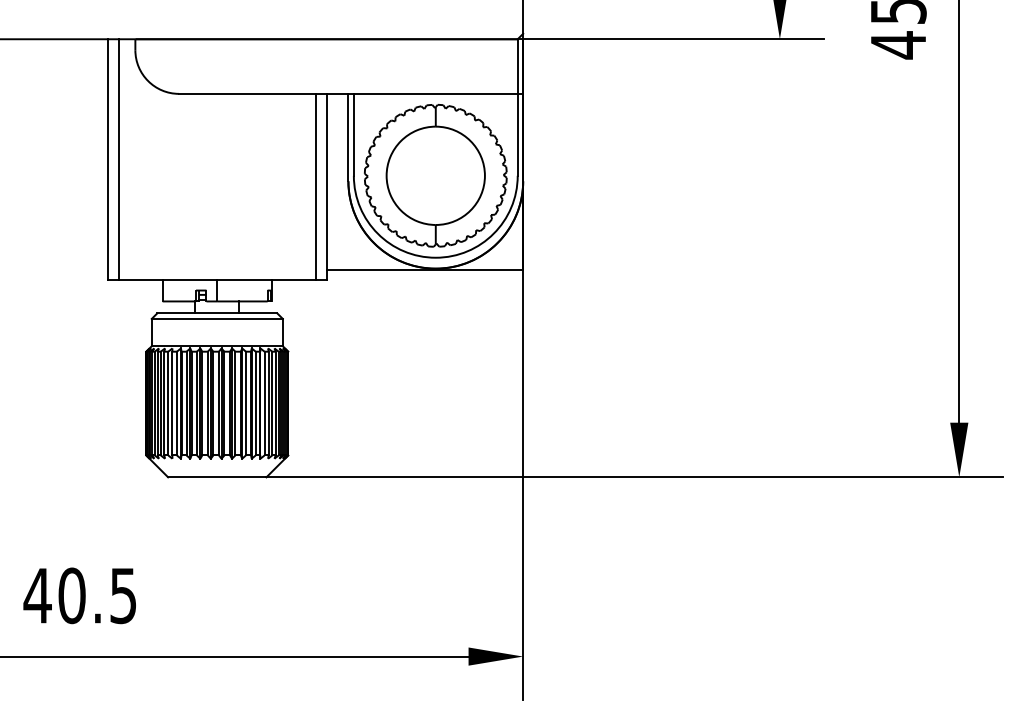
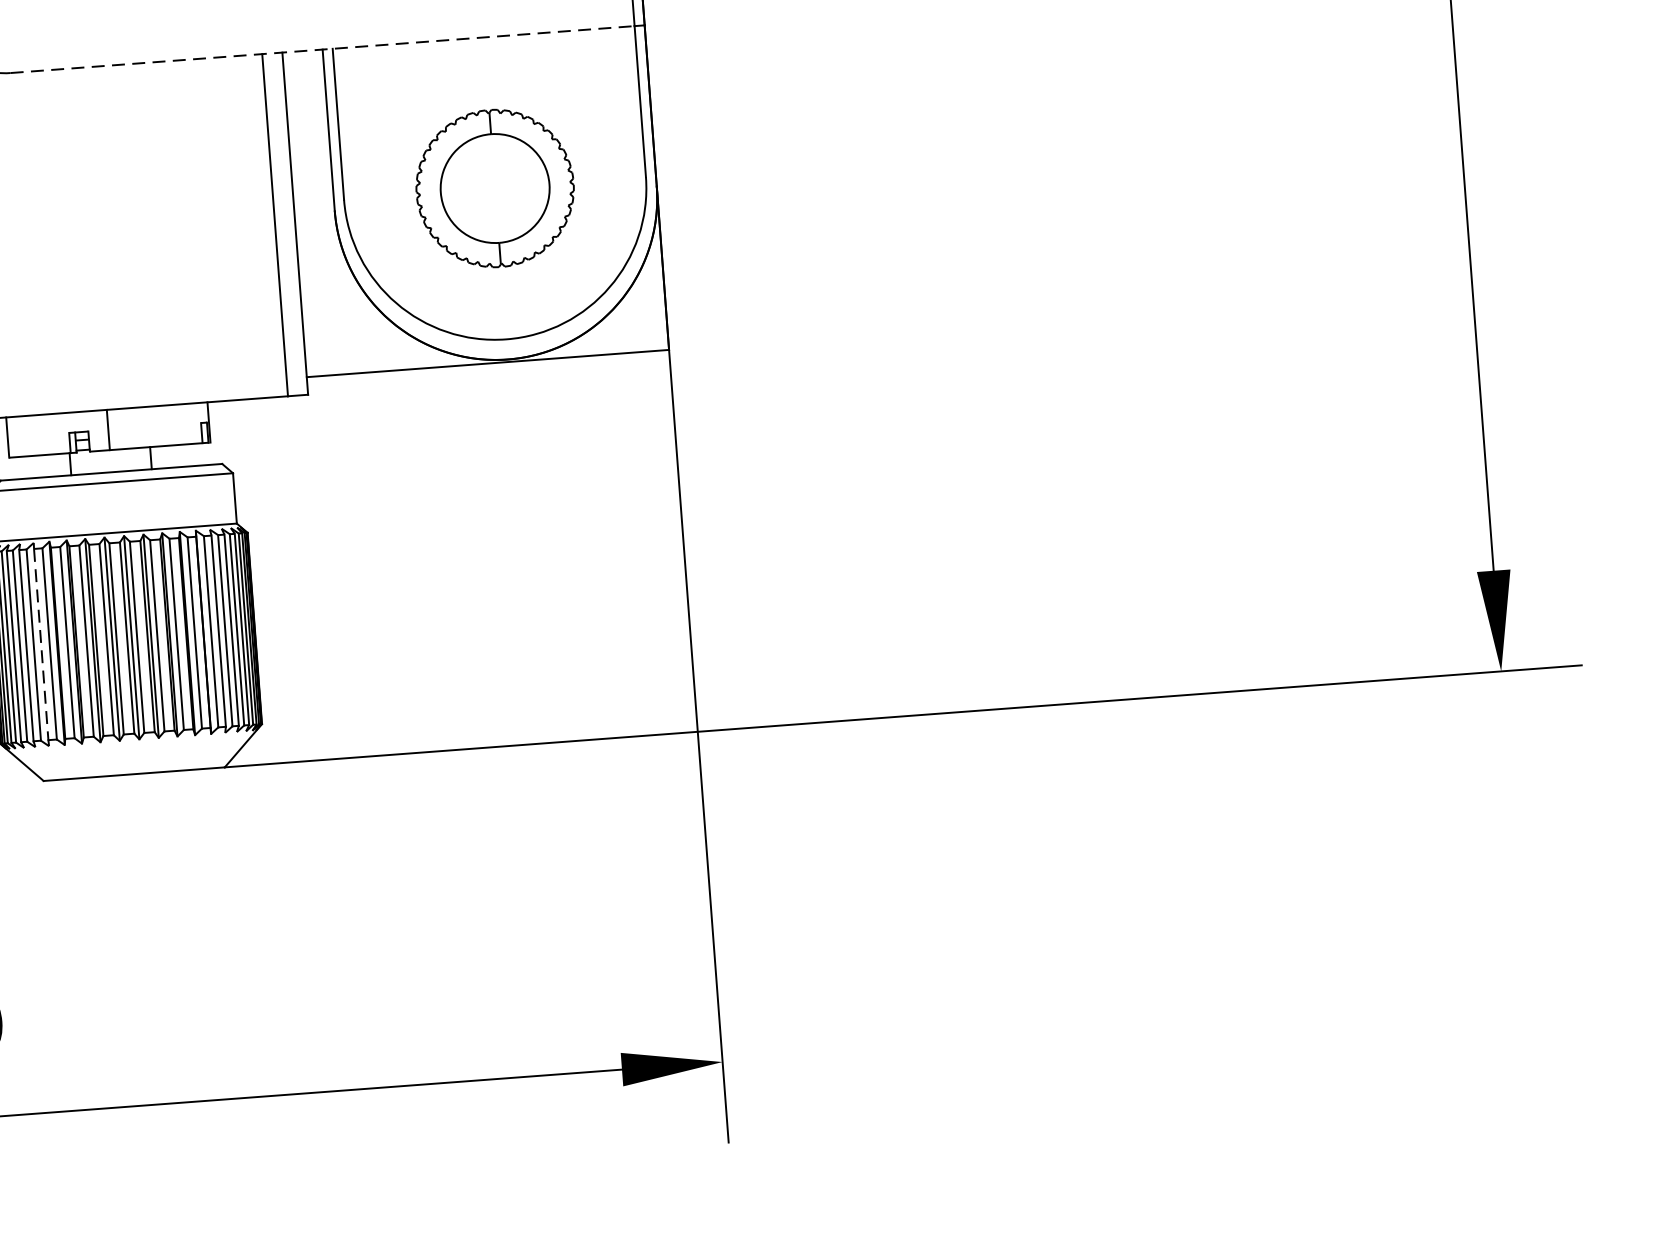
line: (348, 93) -> (322, 48), solid -> dashed
part: (435, 175) -> (494, 187), size x0.6
line: (172, 403) -> (41, 644), solid -> dashed

